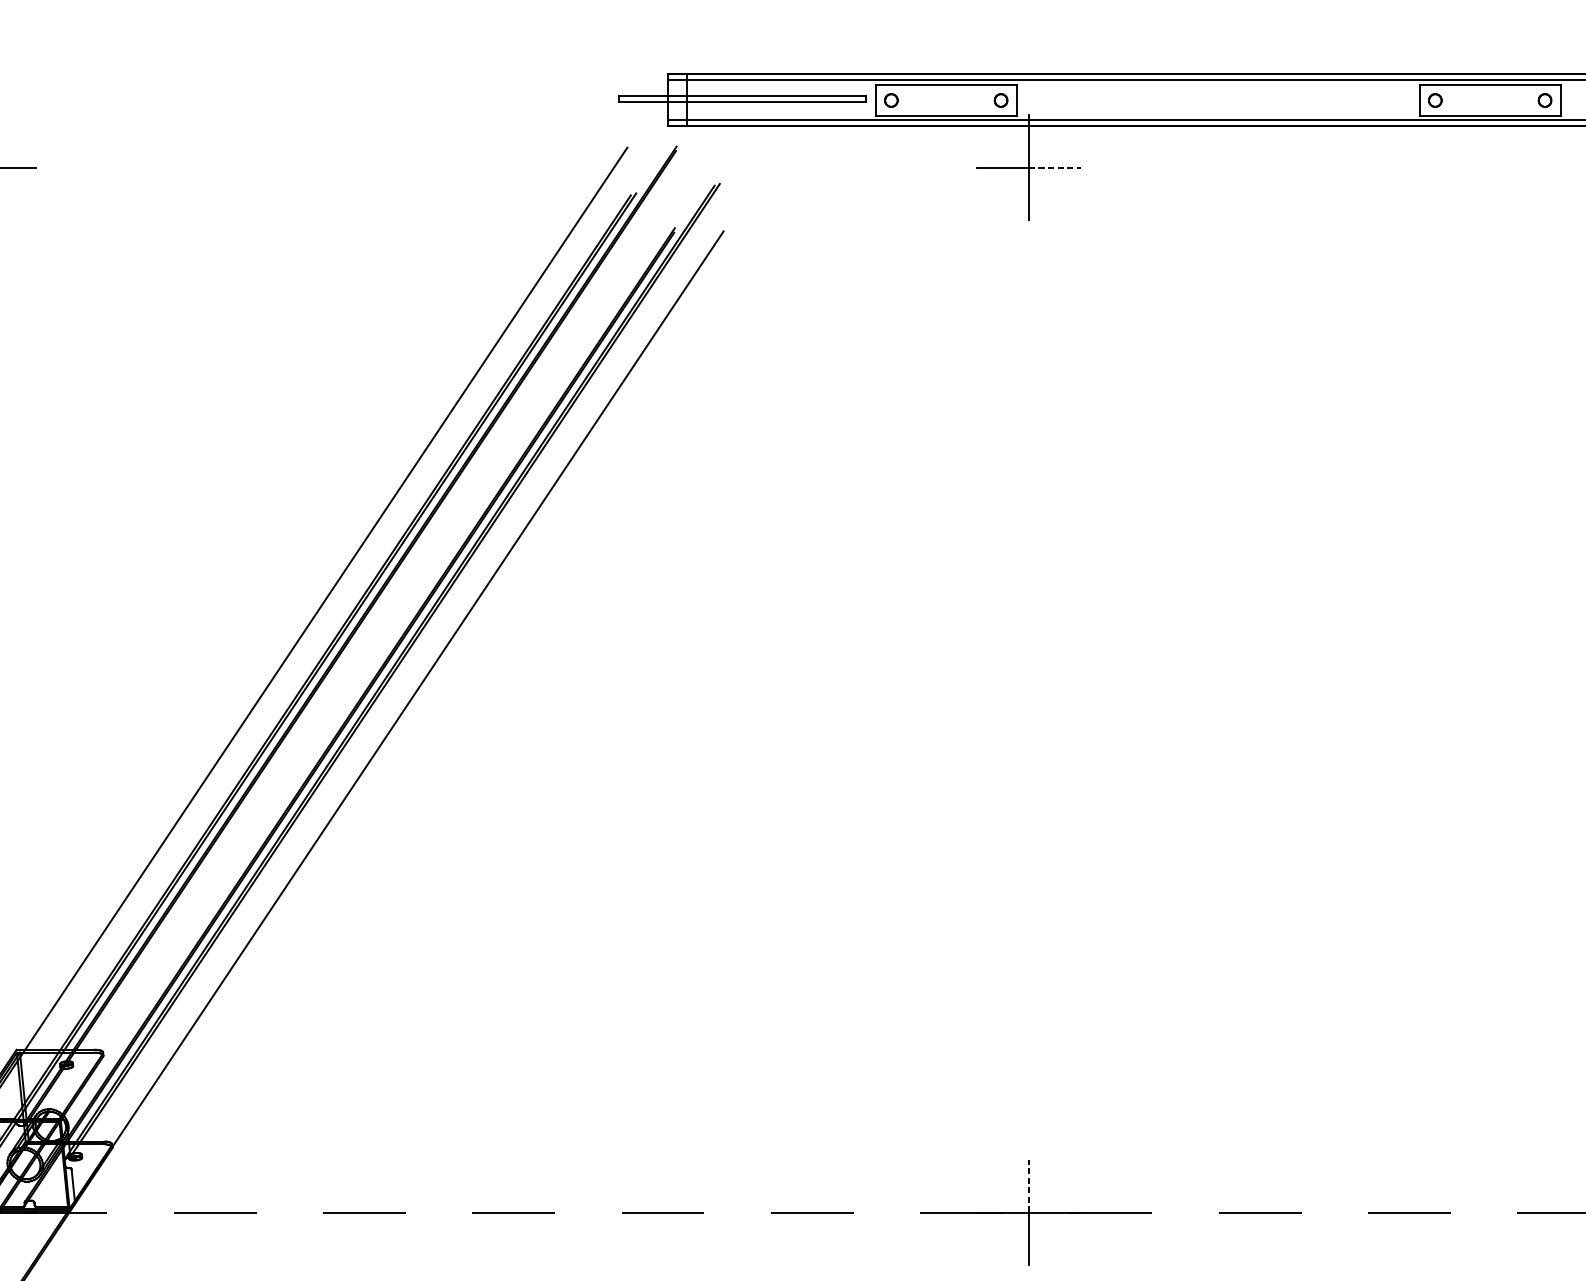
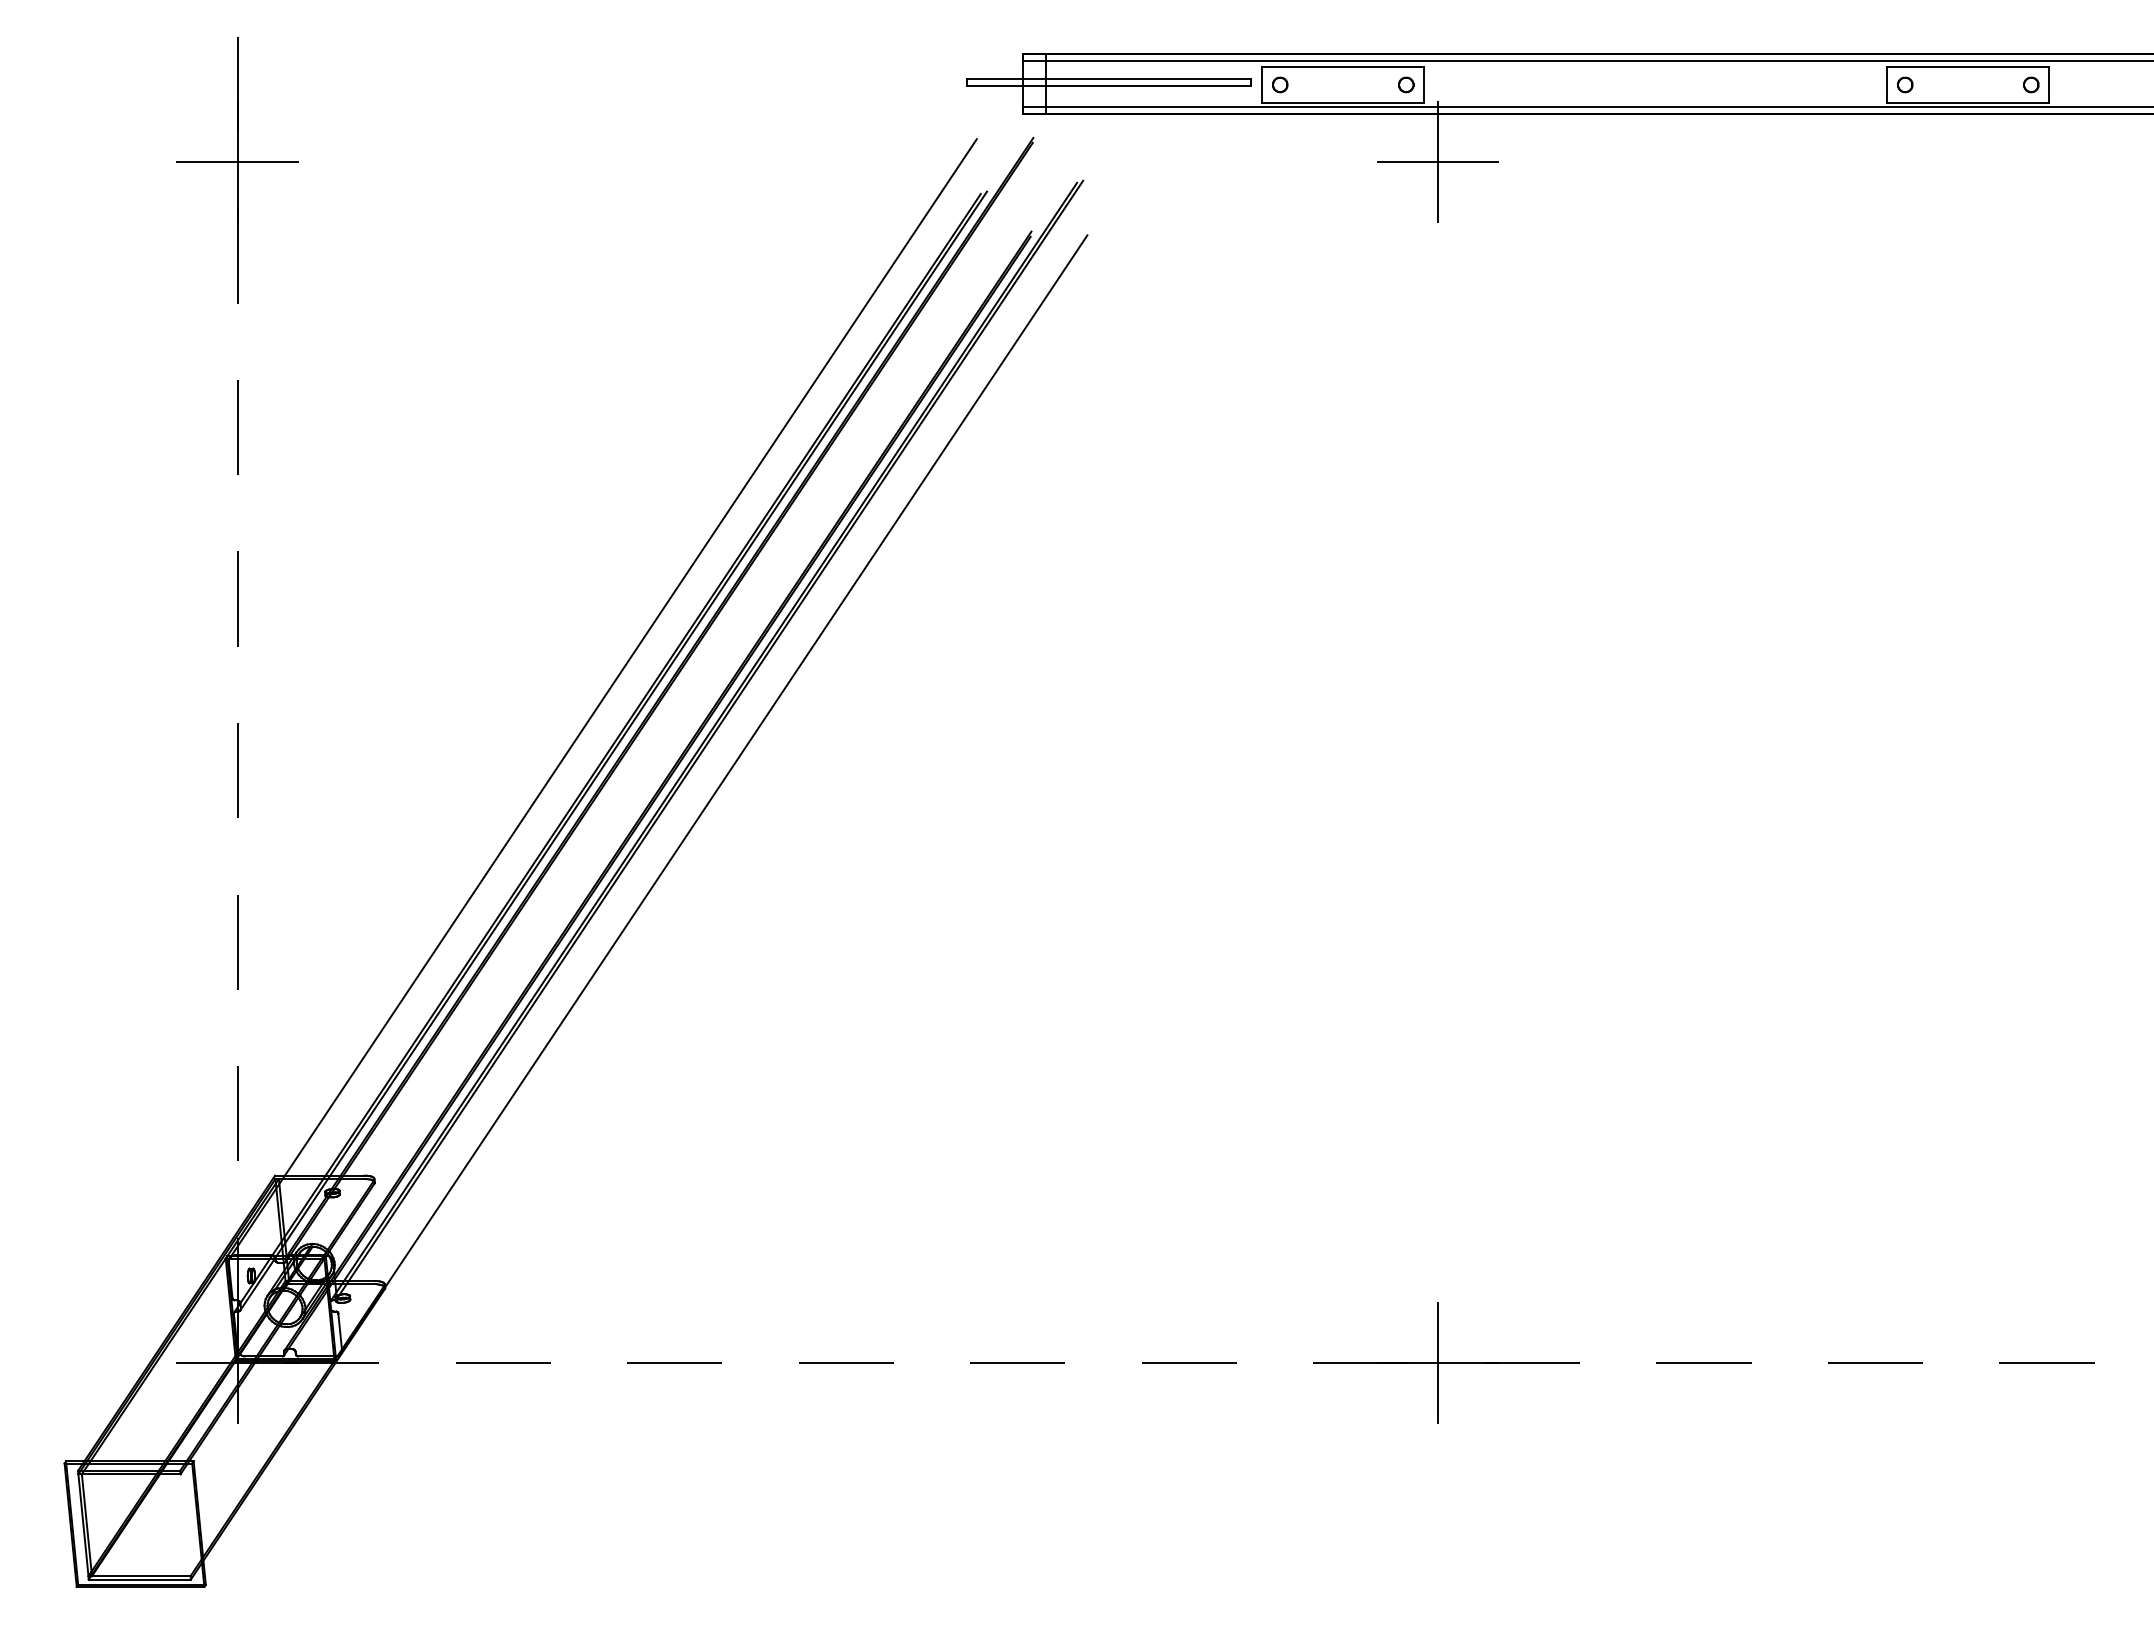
line: (1055, 168) -> (1468, 162), dashed -> solid
line: (1029, 1186) -> (1438, 1332), dashed -> solid

